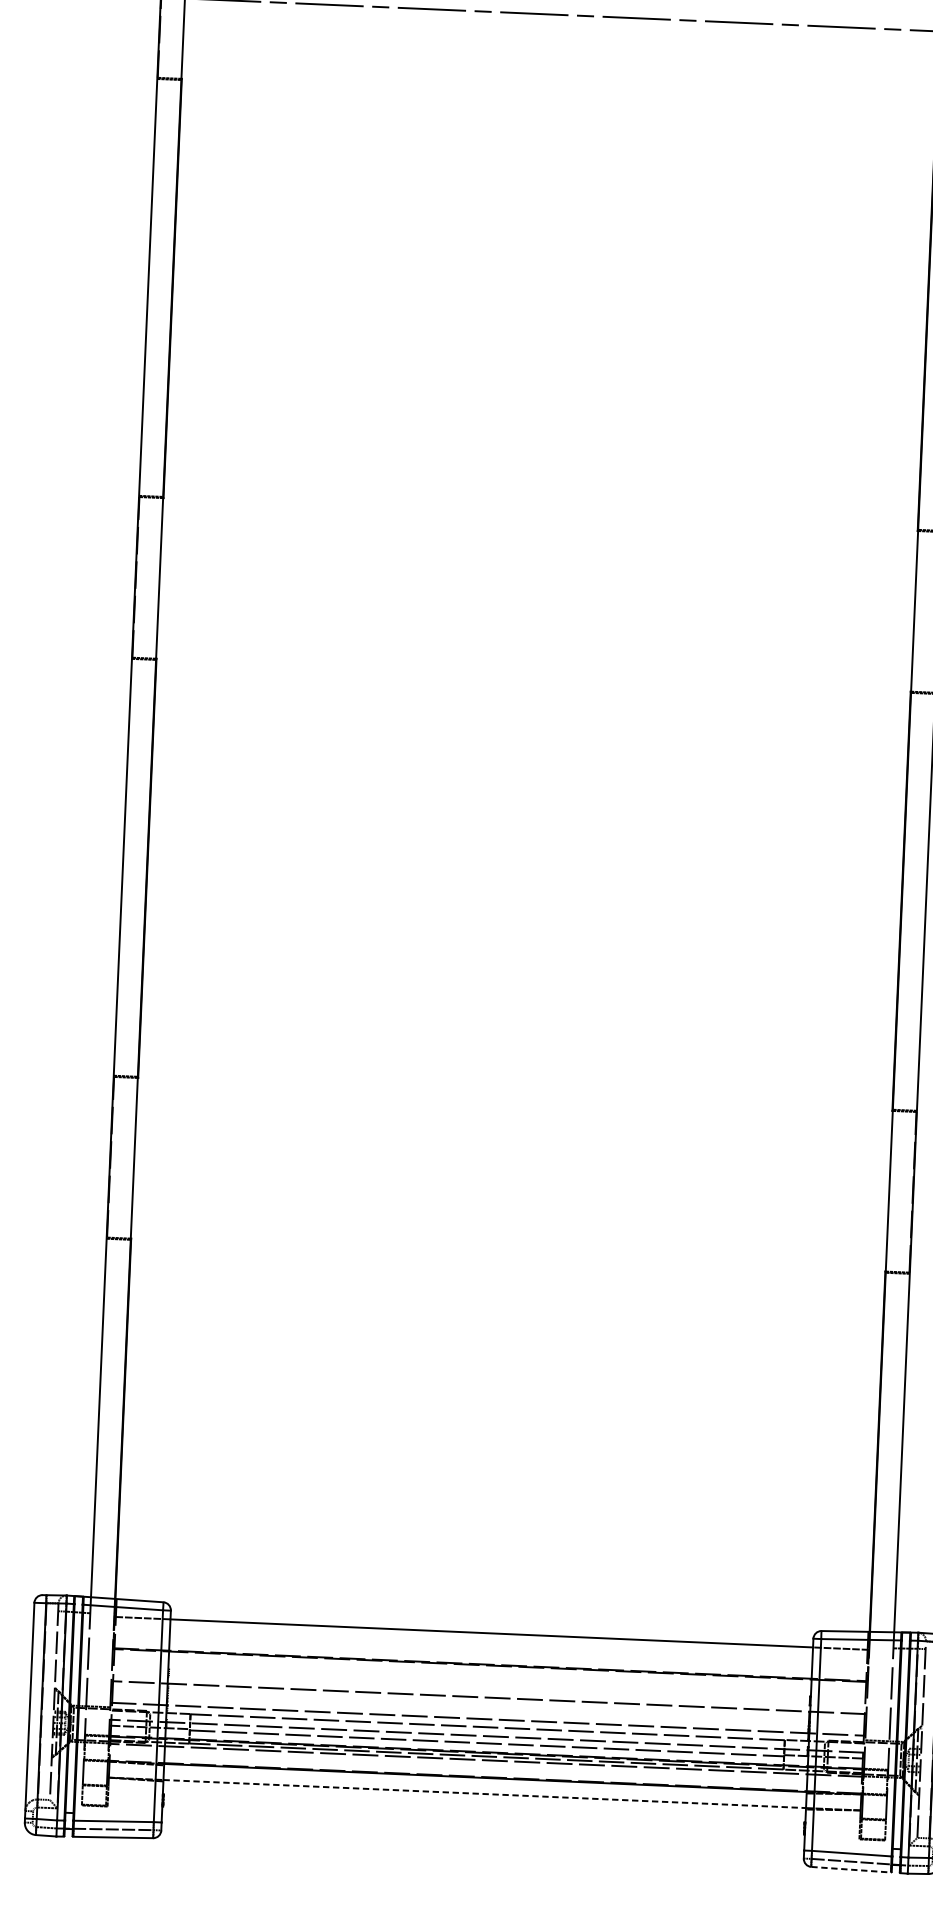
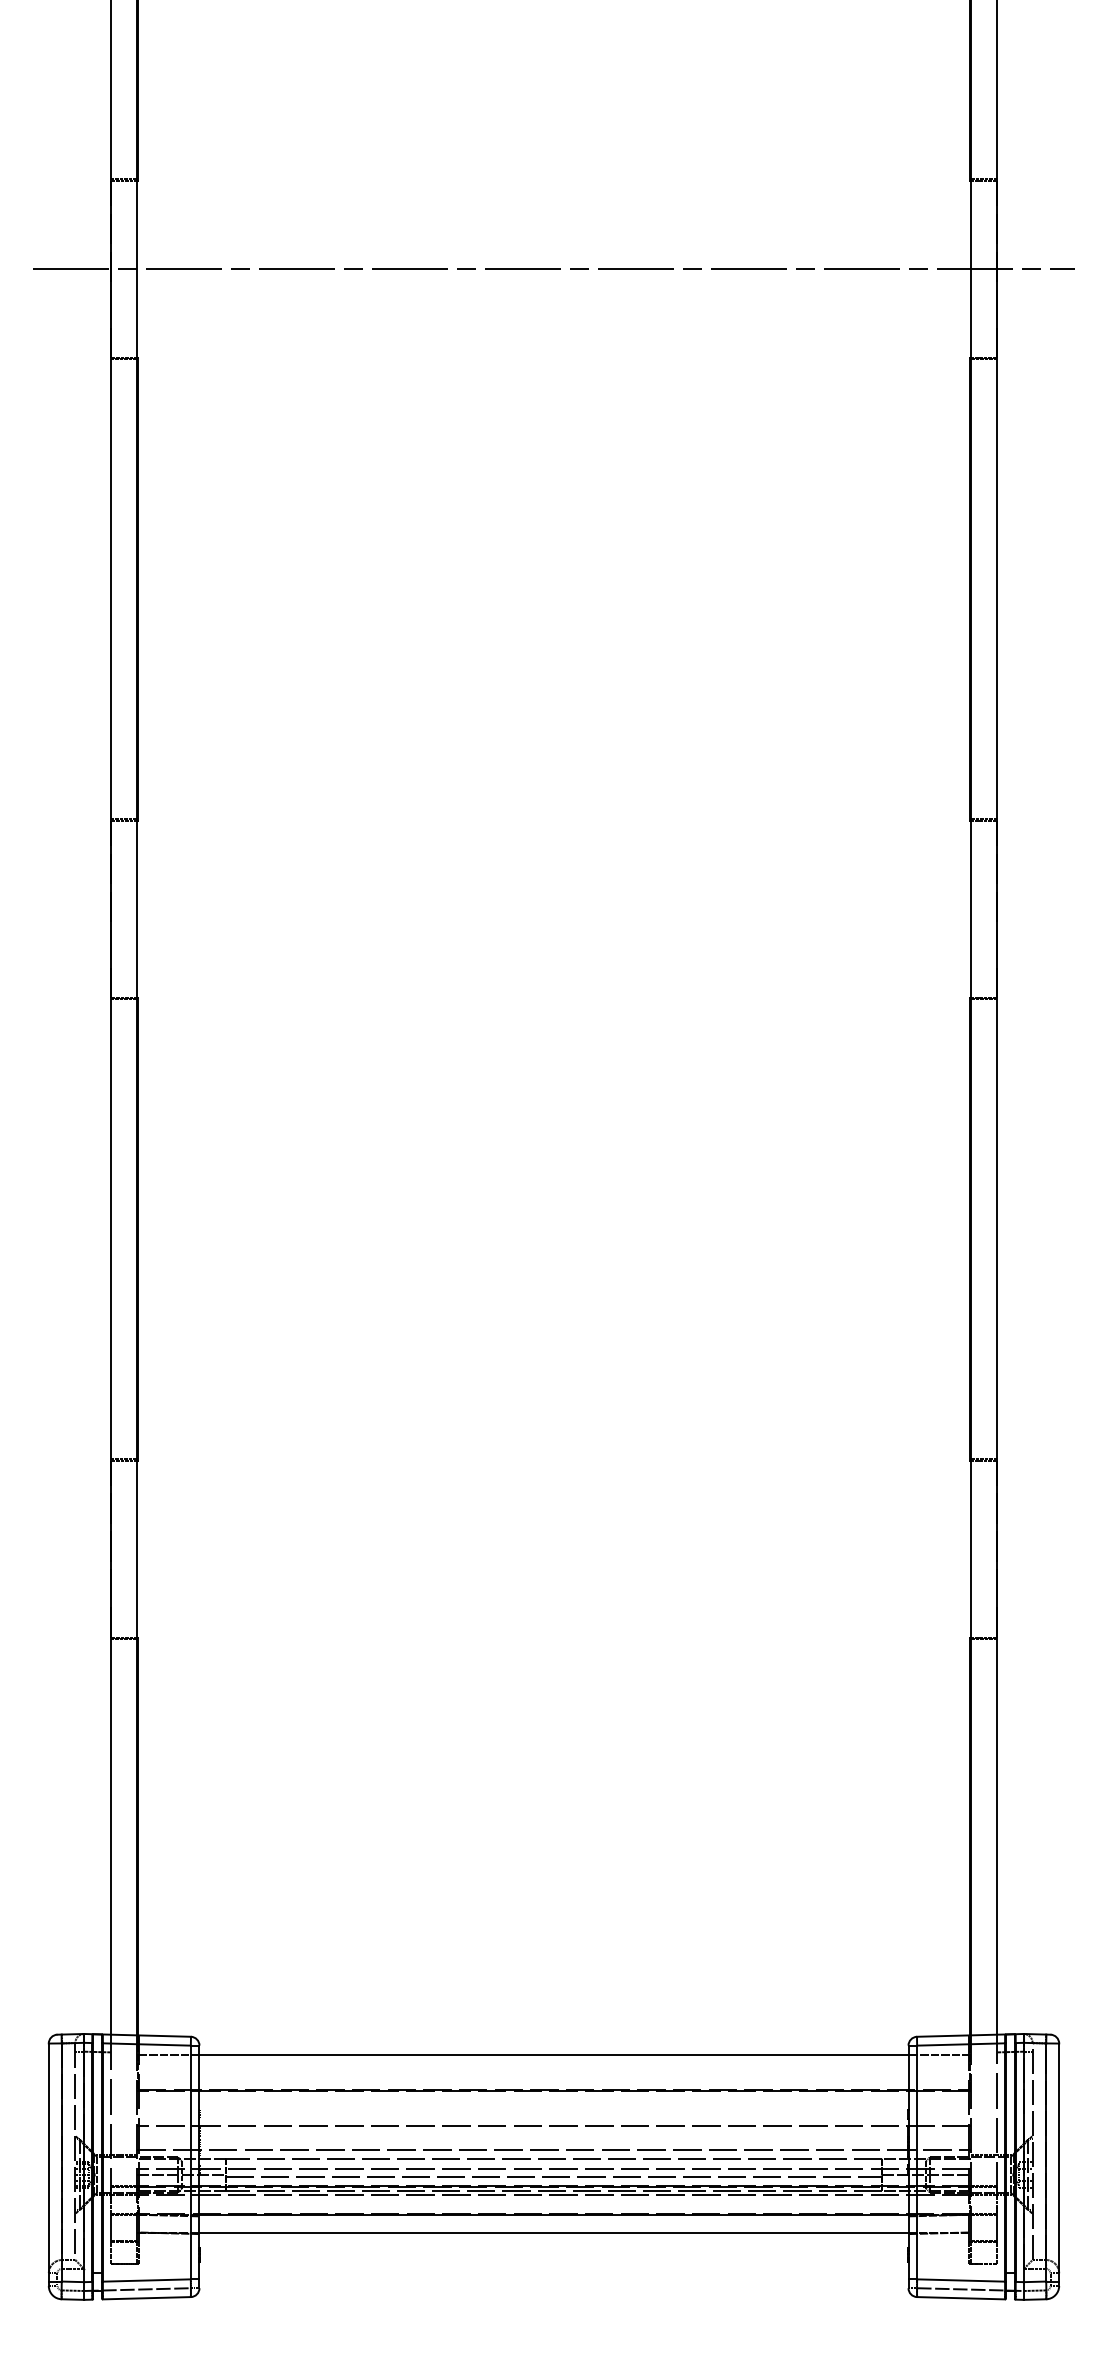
line: (484, 1794) -> (553, 2232), dashed -> solid
line: (851, 1869) -> (961, 2298), dashed -> solid

